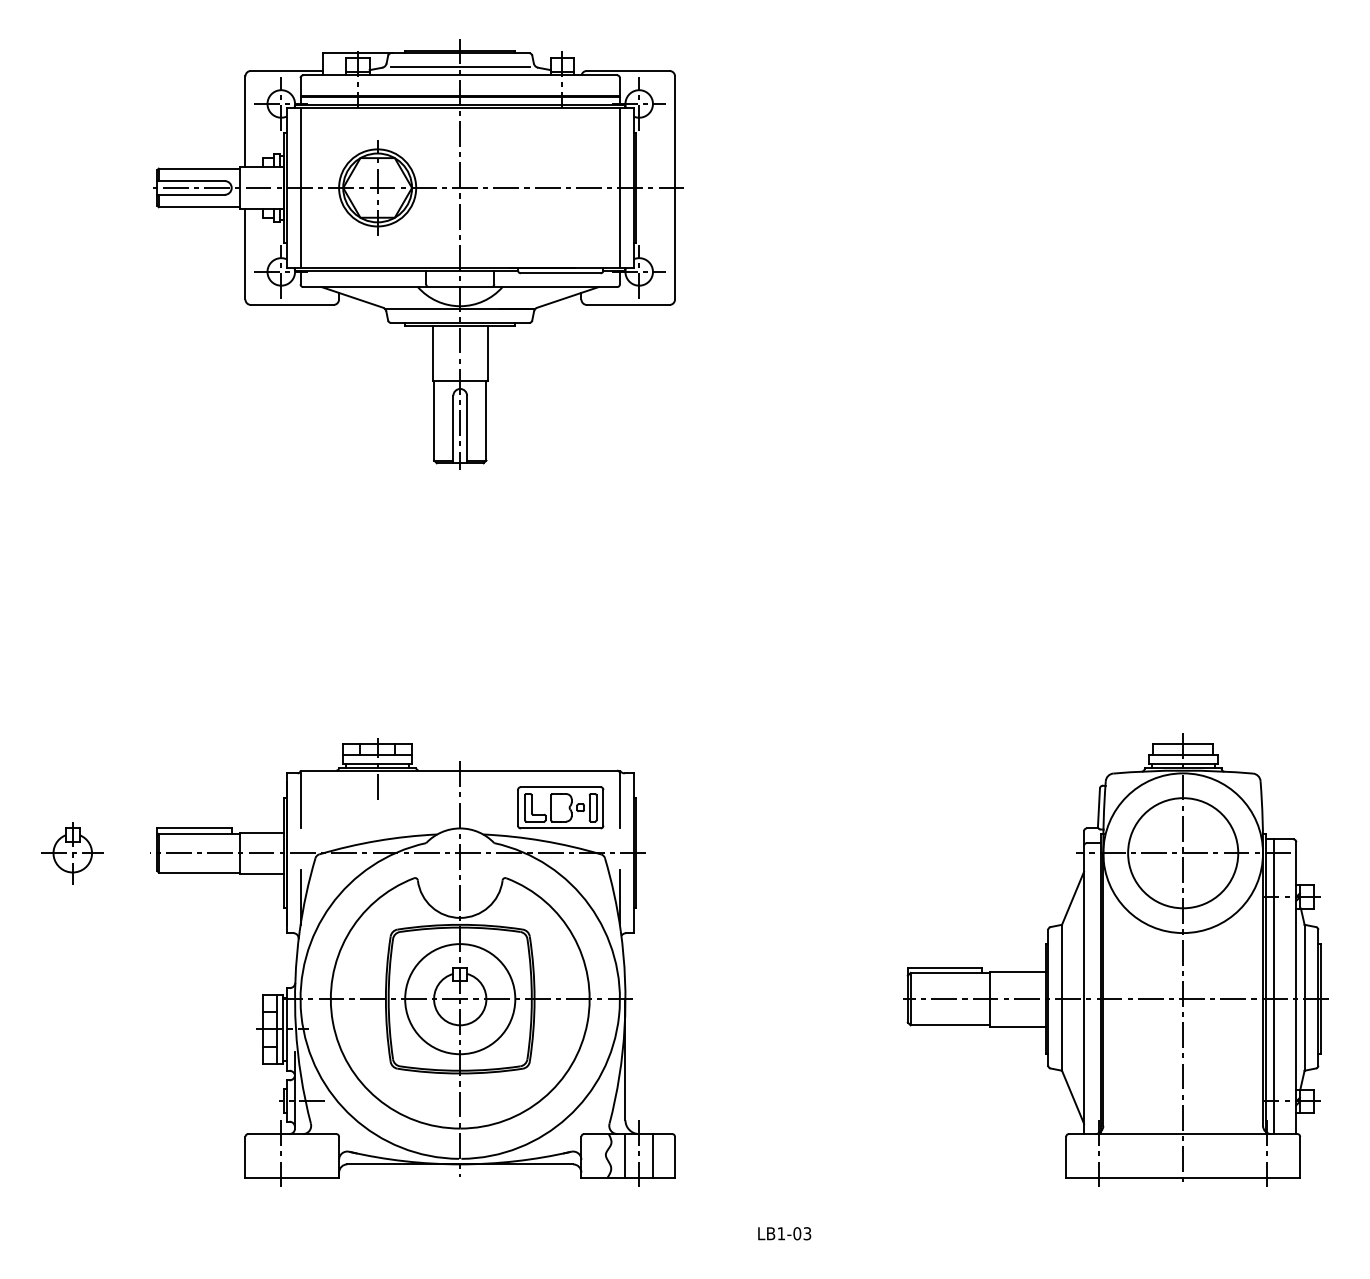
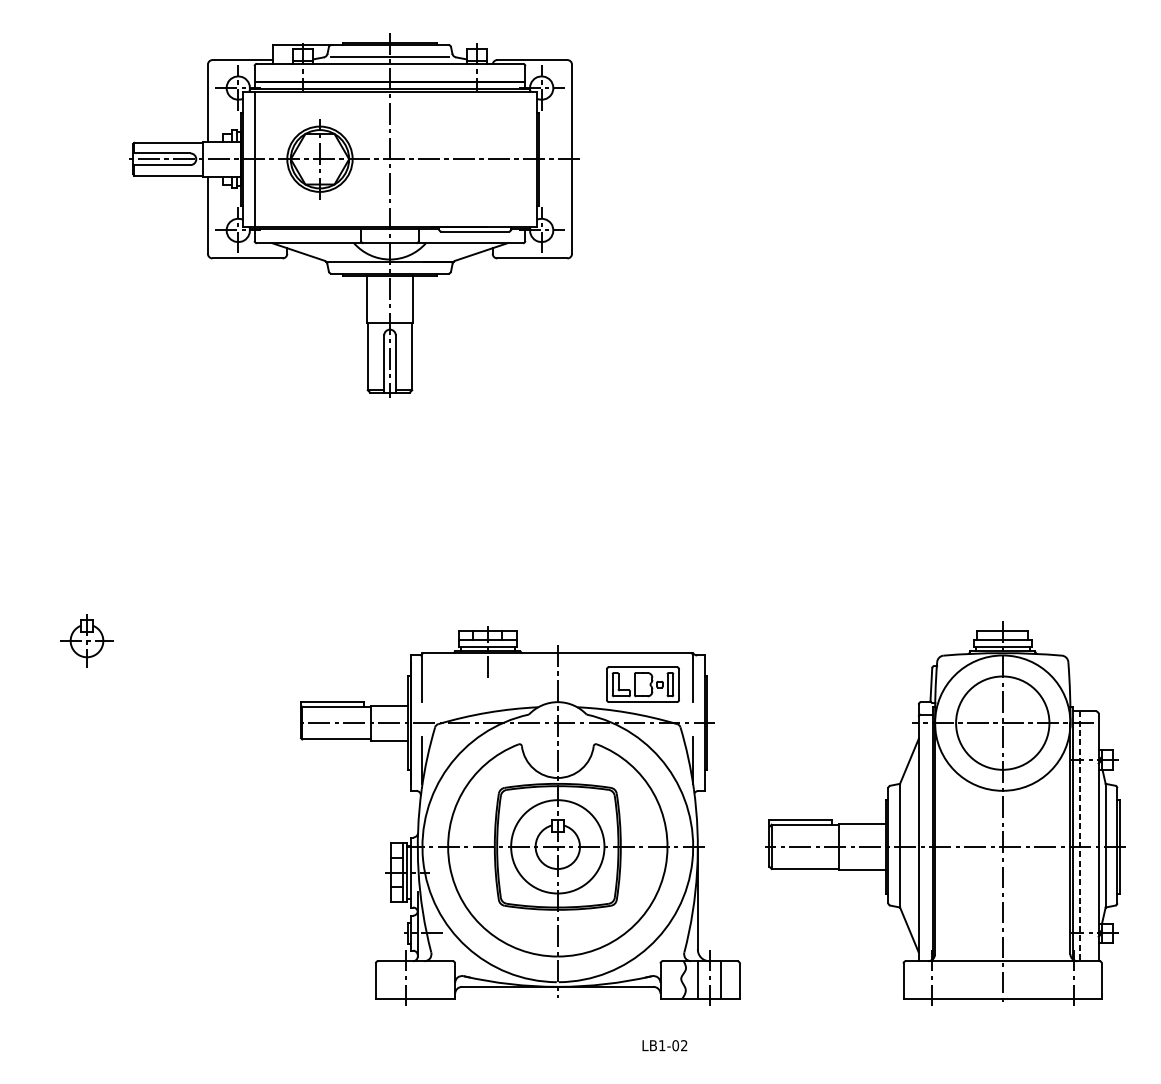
line: (619, 187) -> (524, 158), removed
part: (72, 853) -> (86, 641), moved
part: (412, 962) -> (517, 815), moved
line: (1274, 987) -> (1080, 836), solid -> dashed
text: (807, 1233) -> (684, 1045), LB1-03 -> LB1-02

